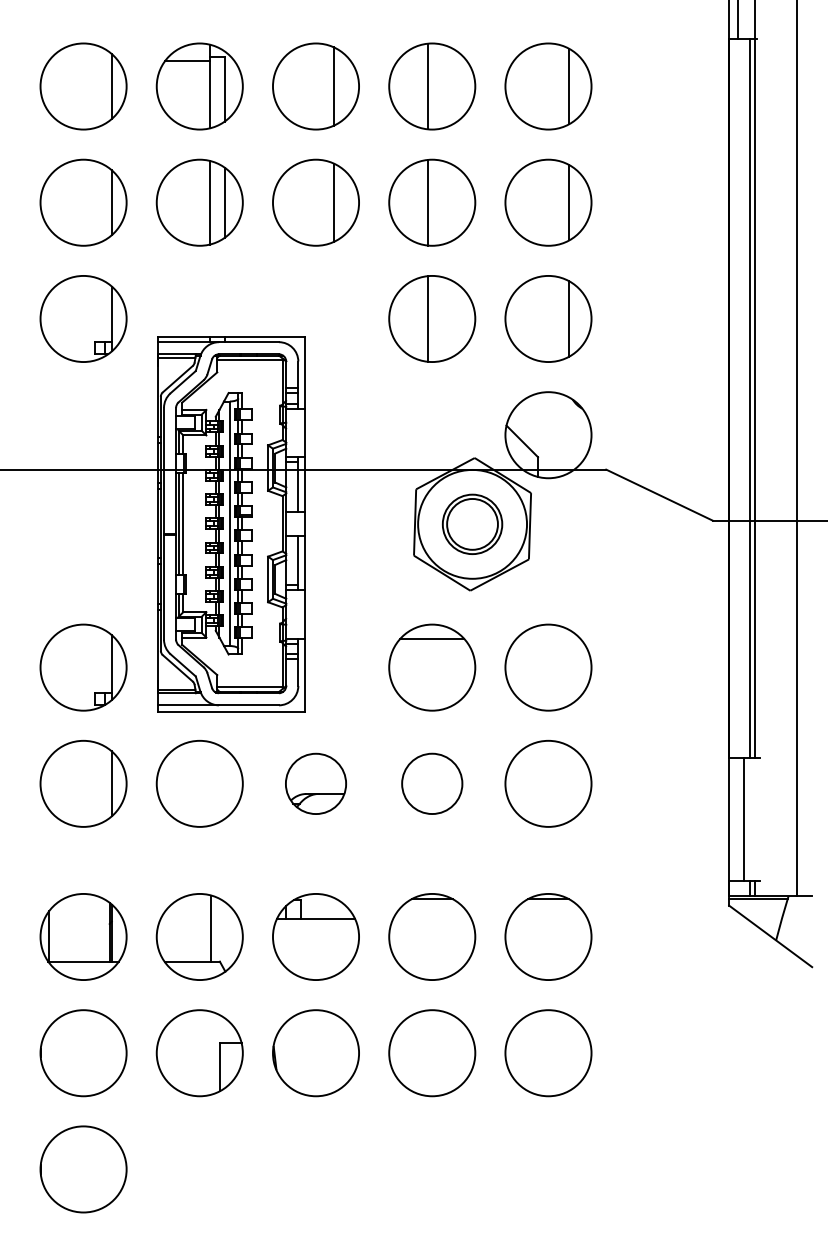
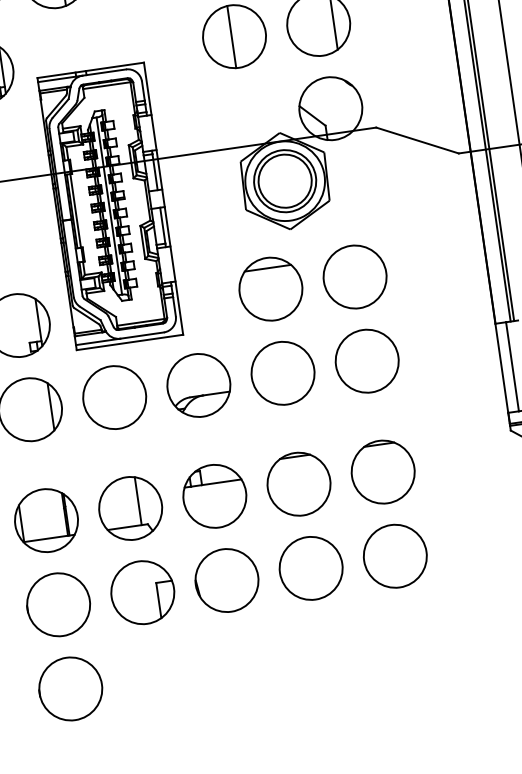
part: (472, 524) -> (285, 181), size x1.43
part: (315, 783) -> (198, 385), size x1.43
circle: (432, 783) -> (283, 373), size x1.43

